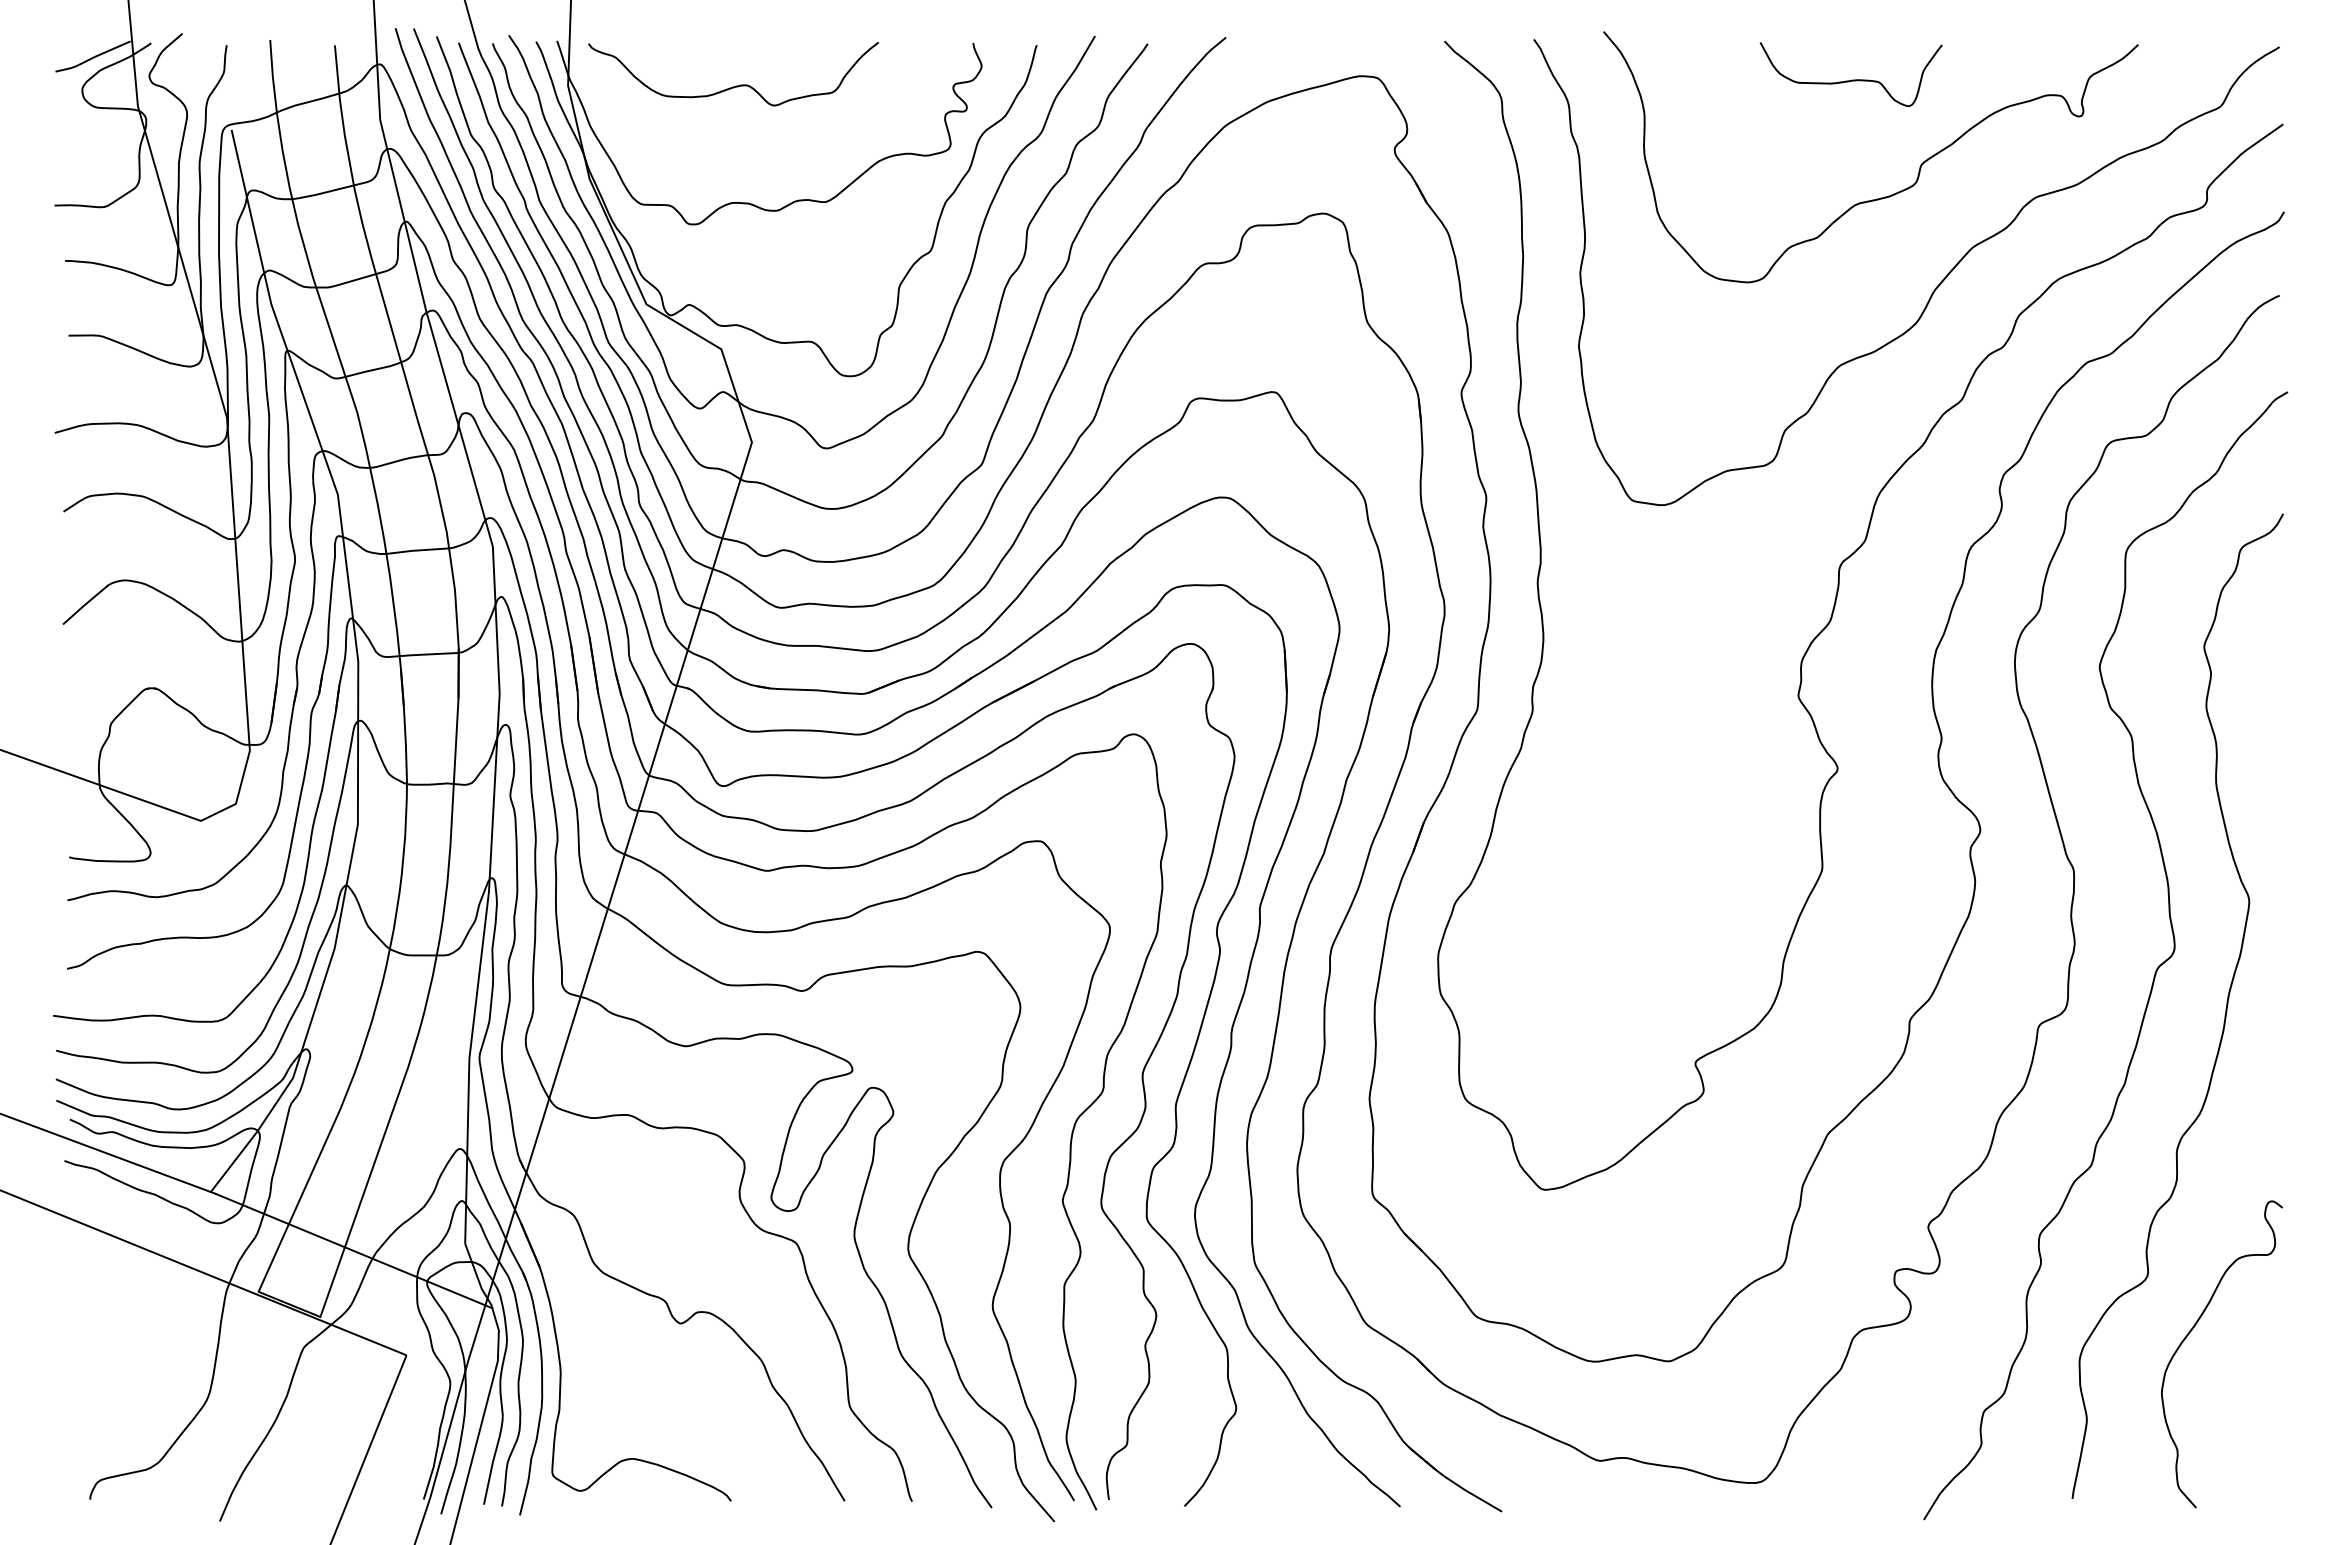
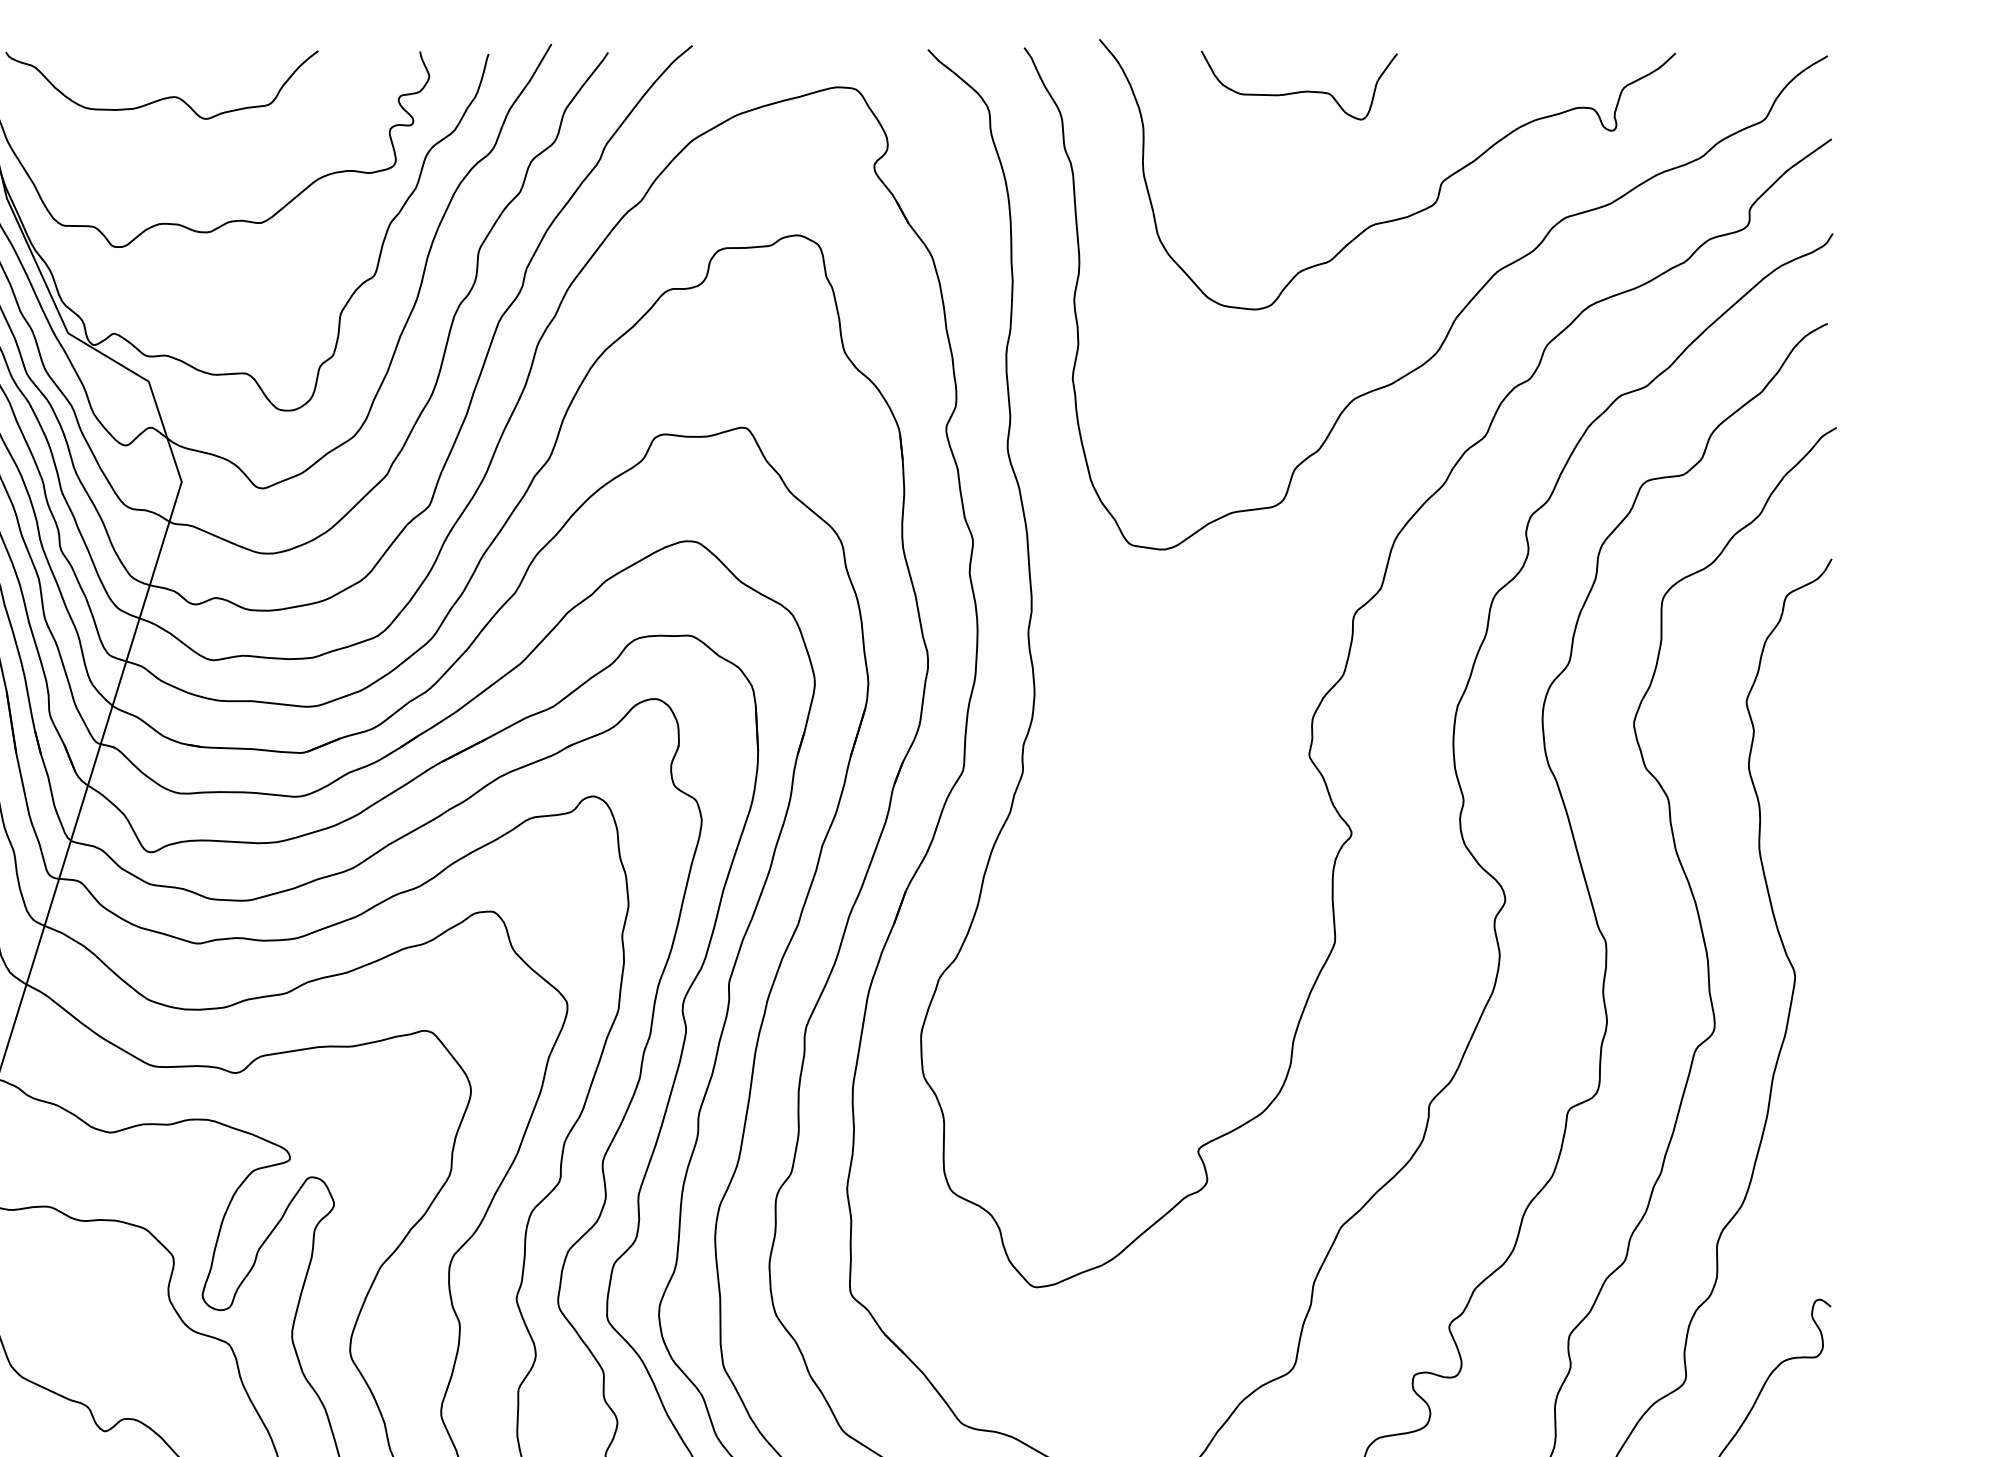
curve: (1851, 79) -> (1299, 90), moved

